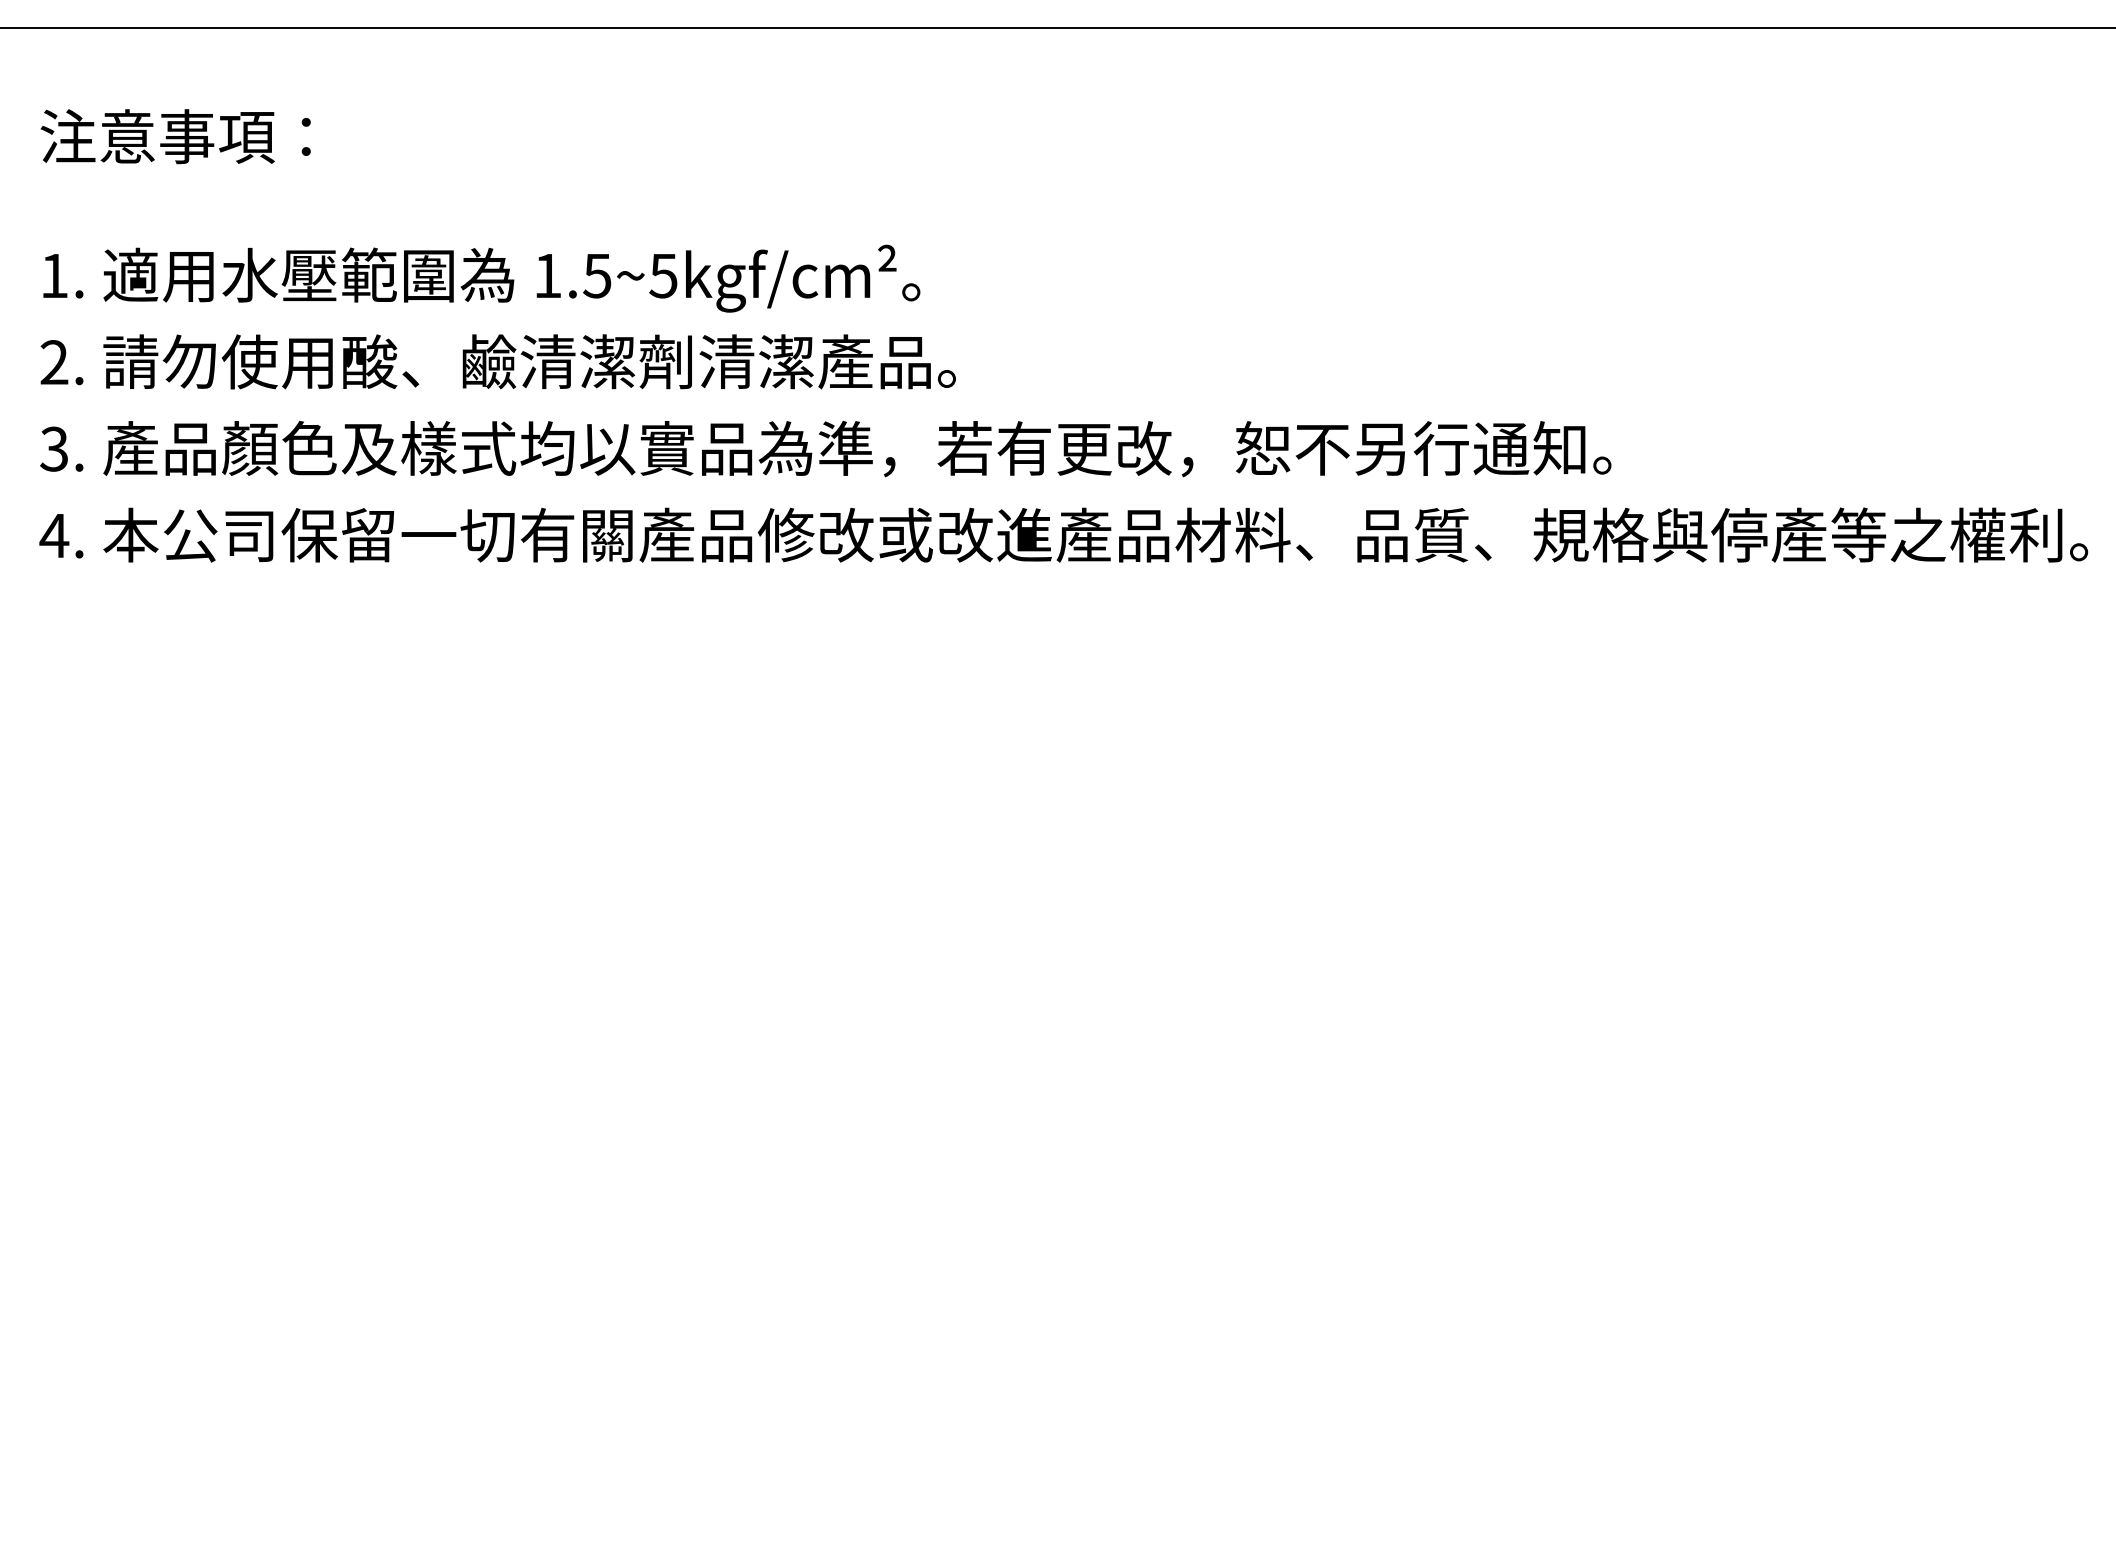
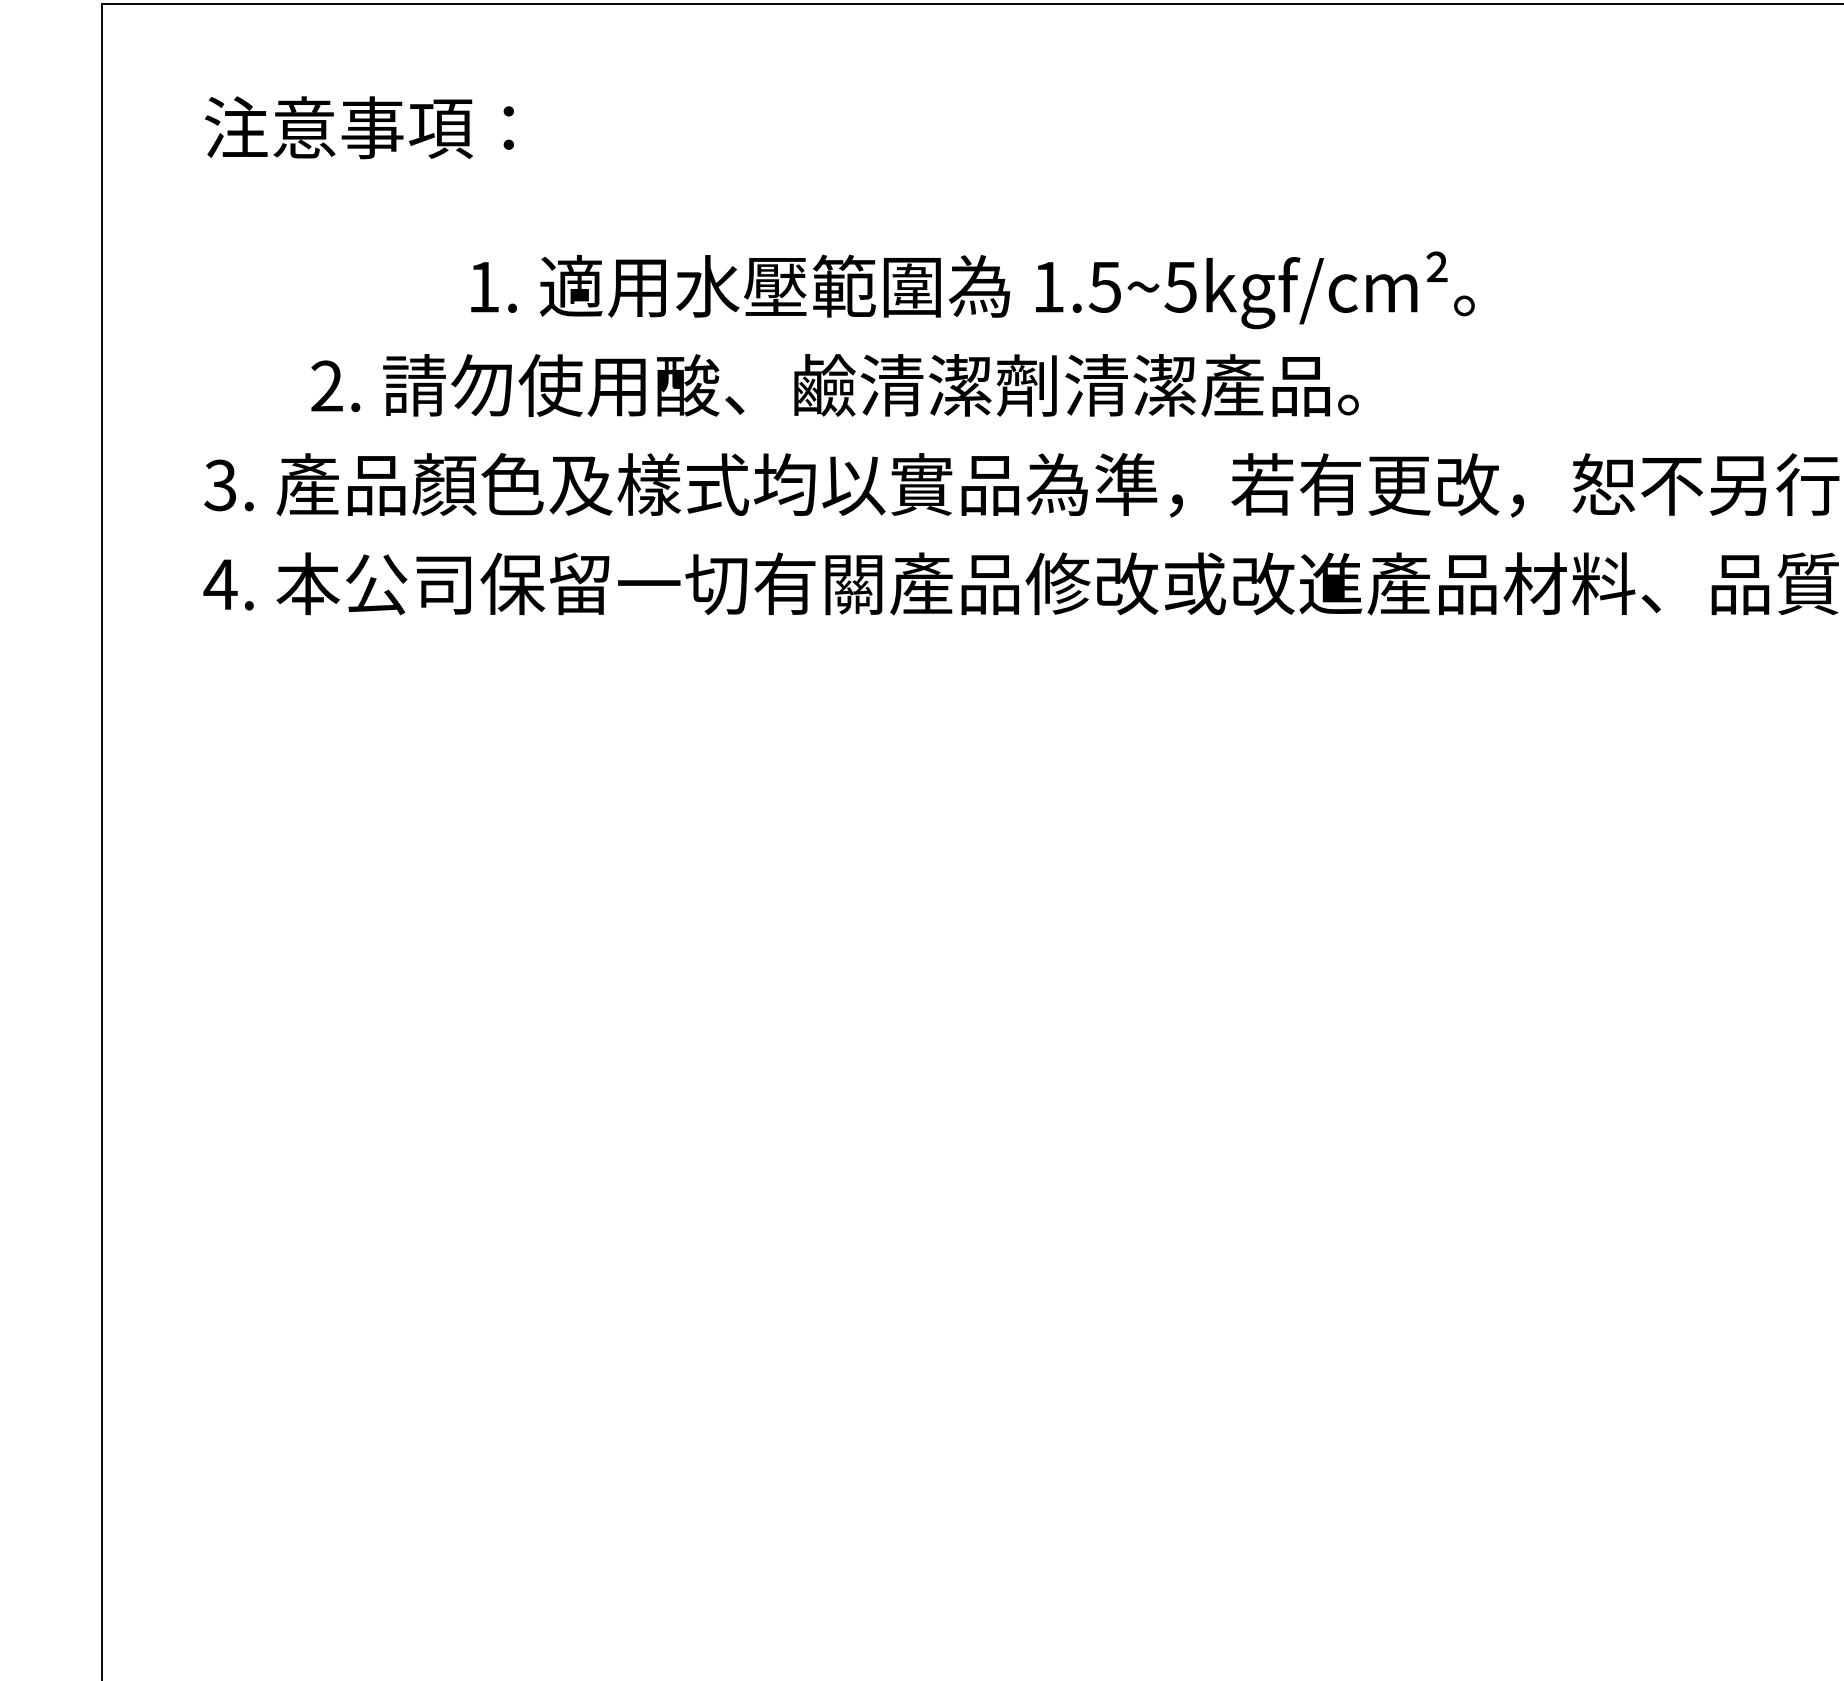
text: (481, 278) -> (972, 290), moved
text: (497, 361) -> (834, 385), moved

